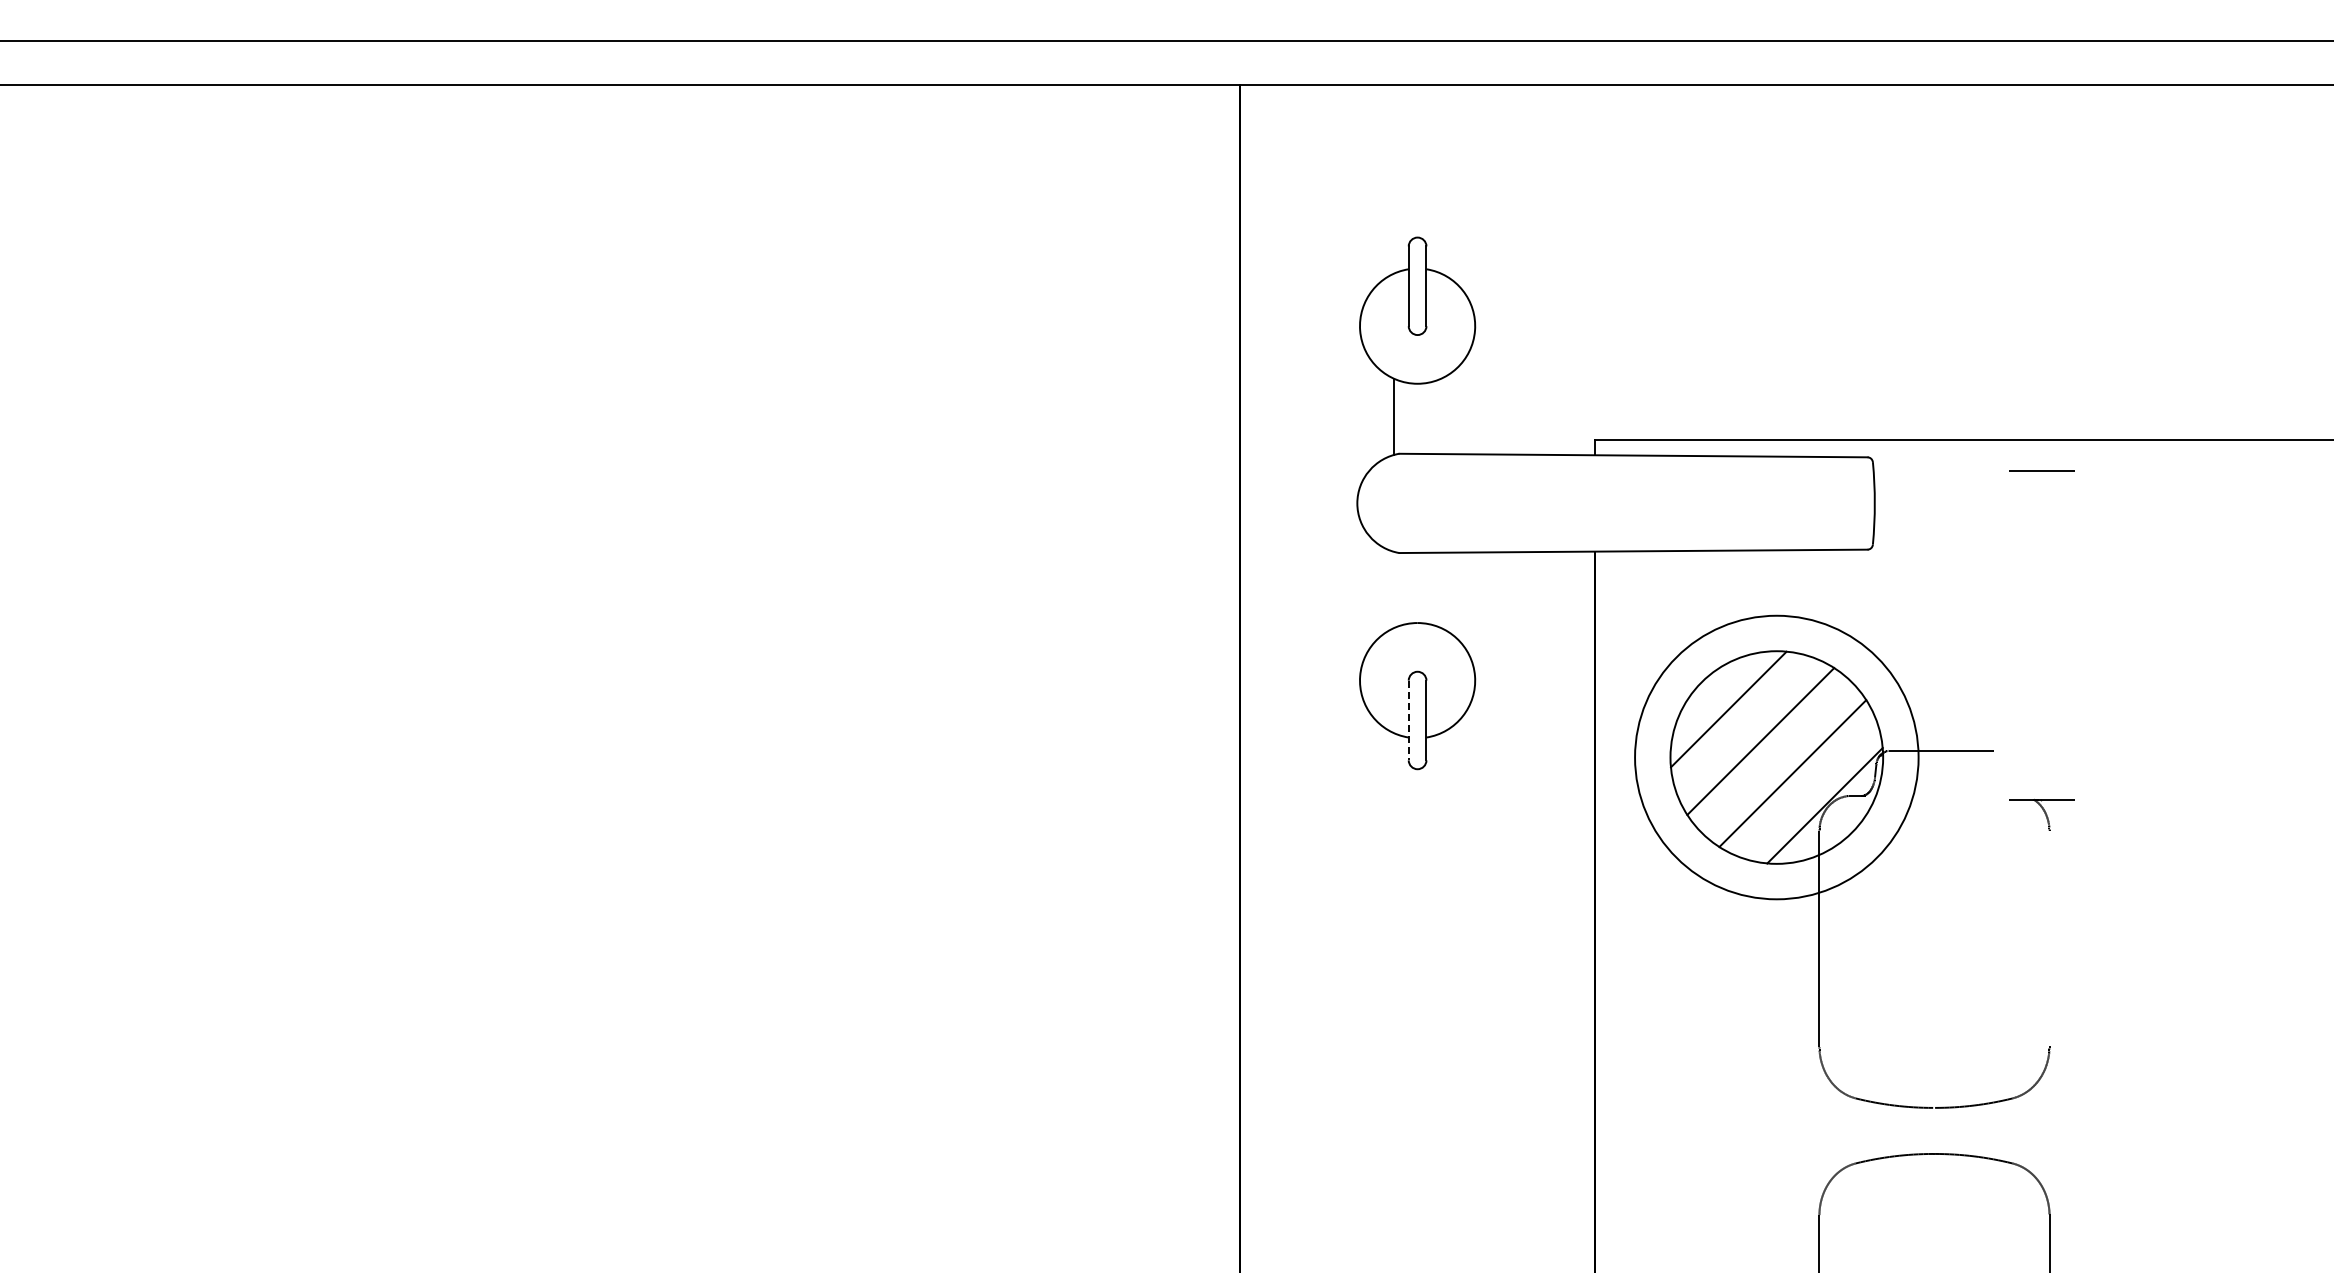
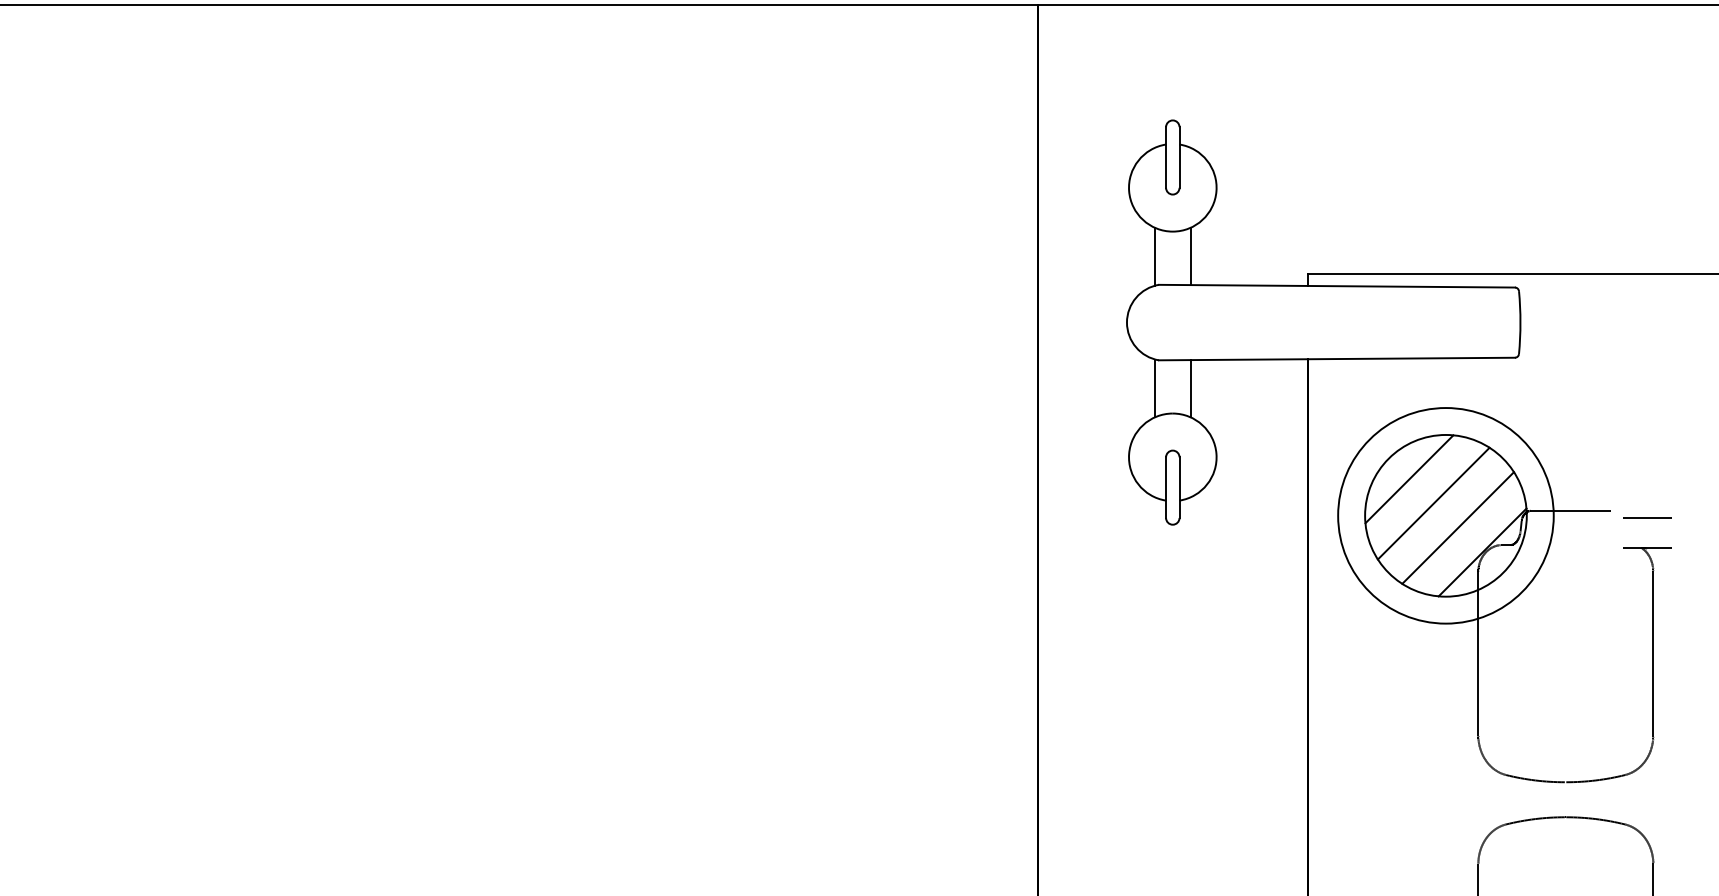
line: (1440, 416) -> (1190, 256), added
line: (2041, 470) -> (1647, 518), moved
line: (1394, 589) -> (1155, 388), added
line: (1440, 589) -> (1190, 388), added
line: (1408, 720) -> (1165, 487), dashed -> solid
line: (2049, 938) -> (1653, 653), added

